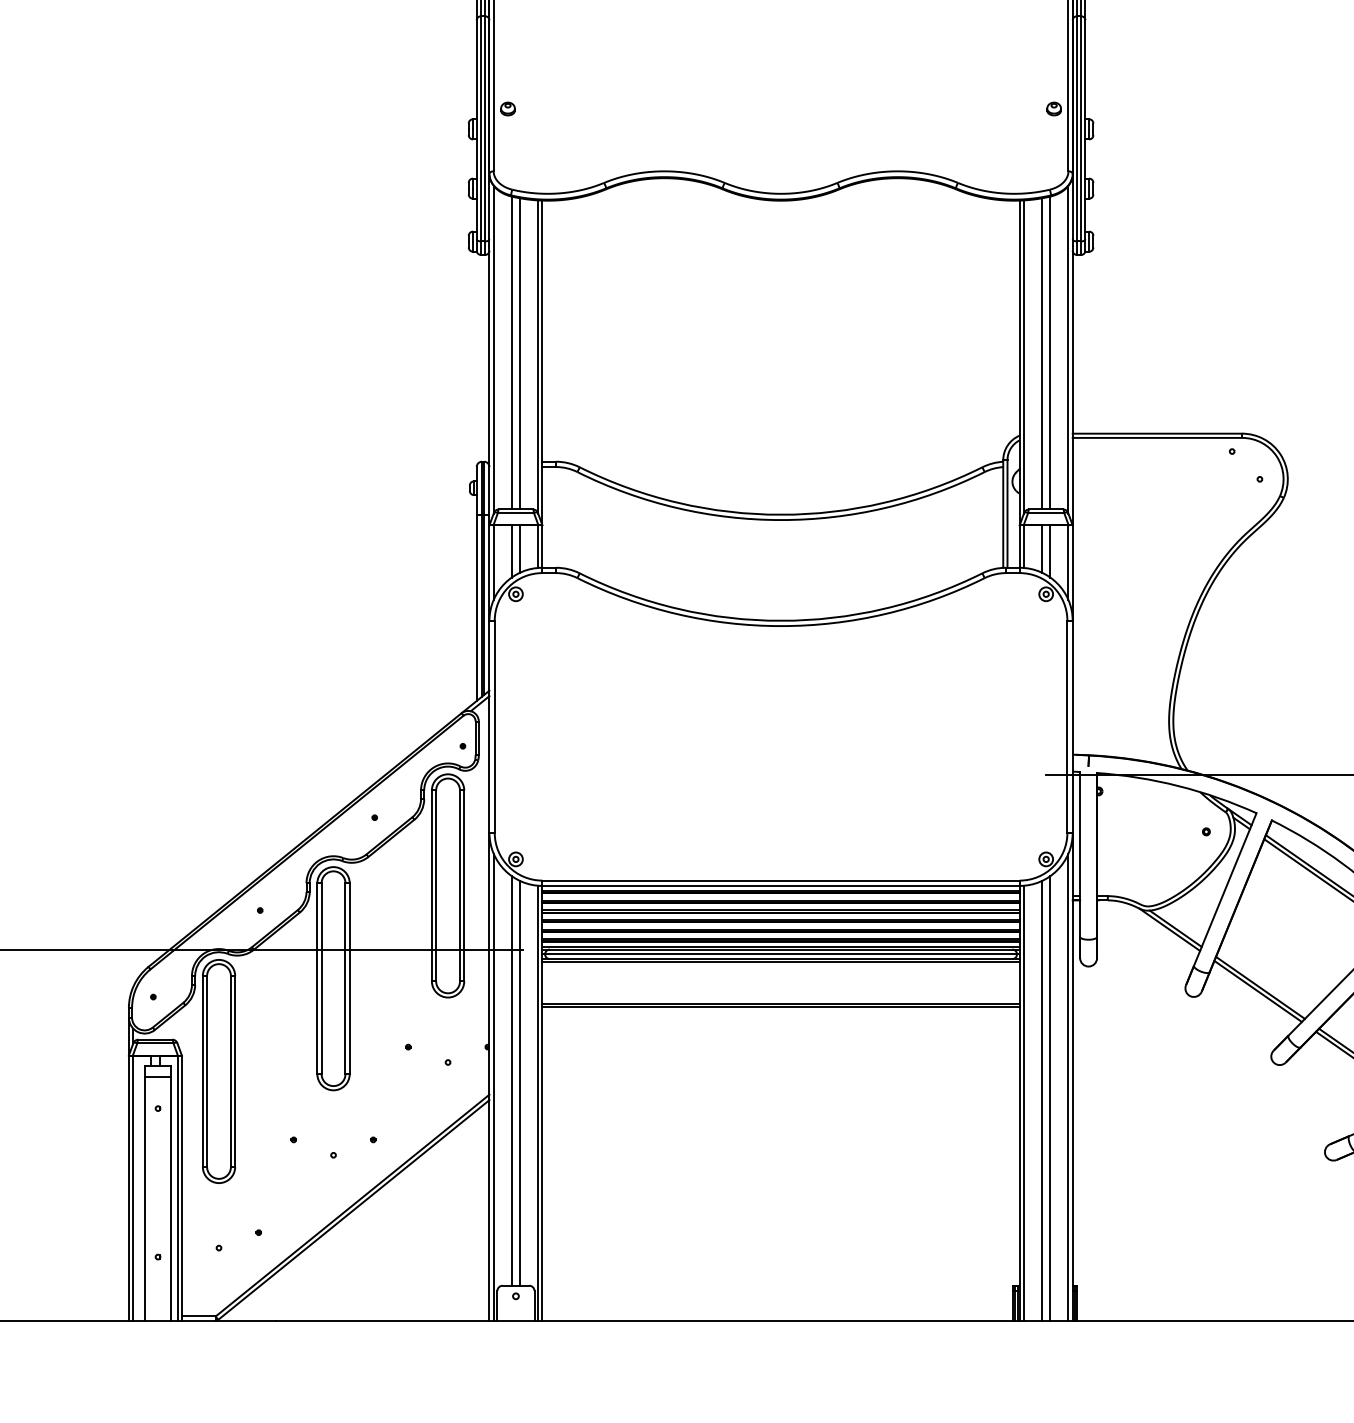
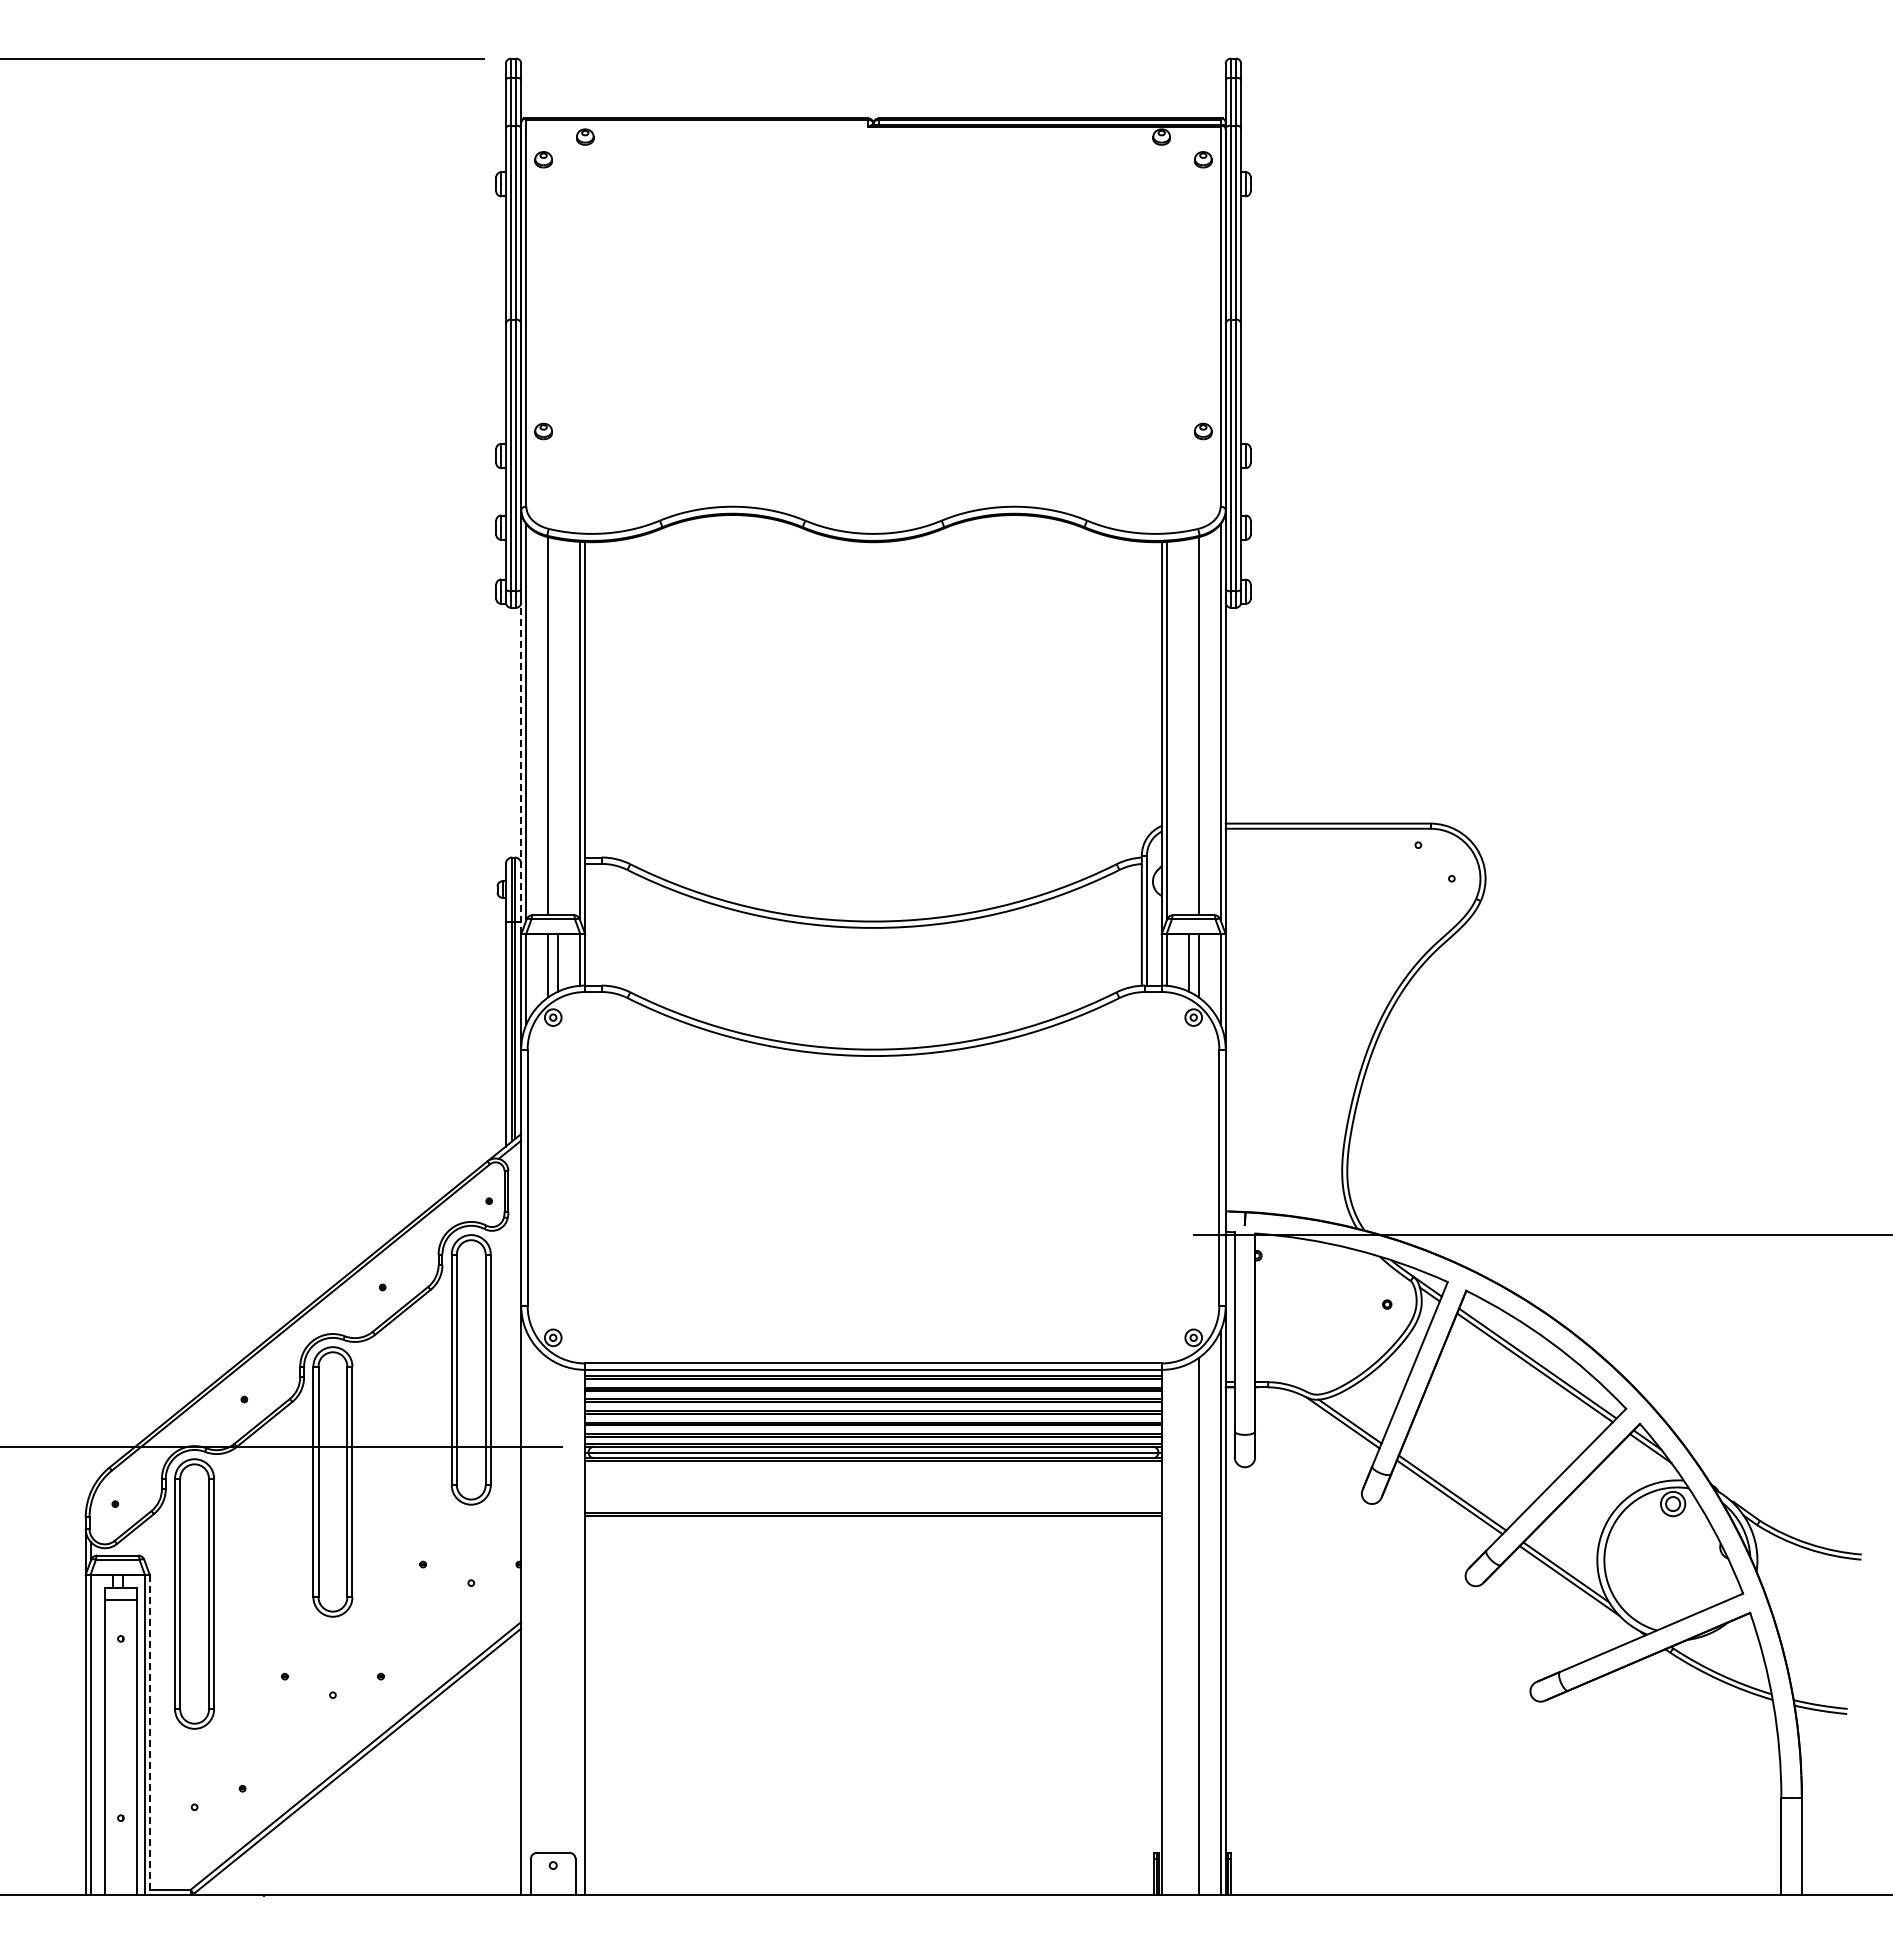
line: (520, 354) -> (558, 727), removed
line: (1041, 354) -> (1188, 727), removed
line: (489, 385) -> (521, 765), solid -> dashed
line: (512, 1081) -> (548, 1605), removed
line: (520, 1082) -> (558, 1607), removed
line: (493, 1086) -> (526, 1612), removed
line: (1041, 1100) -> (1188, 1629), removed
line: (538, 1103) -> (580, 1632), removed
line: (1023, 1103) -> (1166, 1632), removed
line: (181, 1188) -> (149, 1735), solid -> dashed

